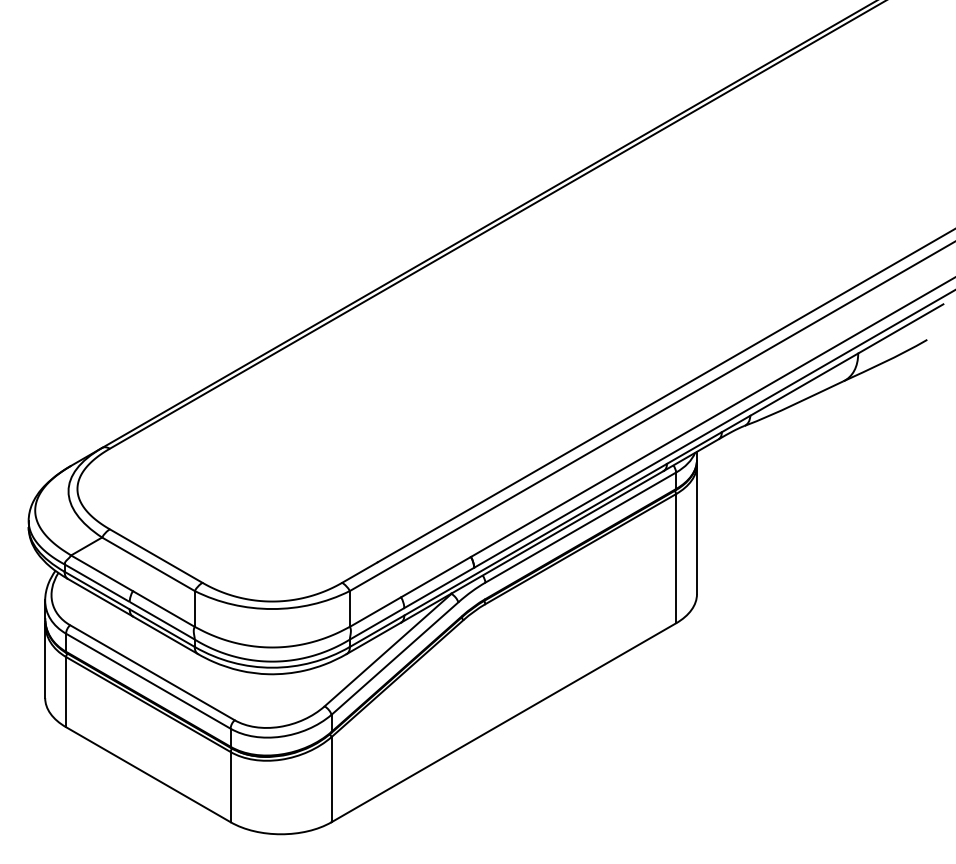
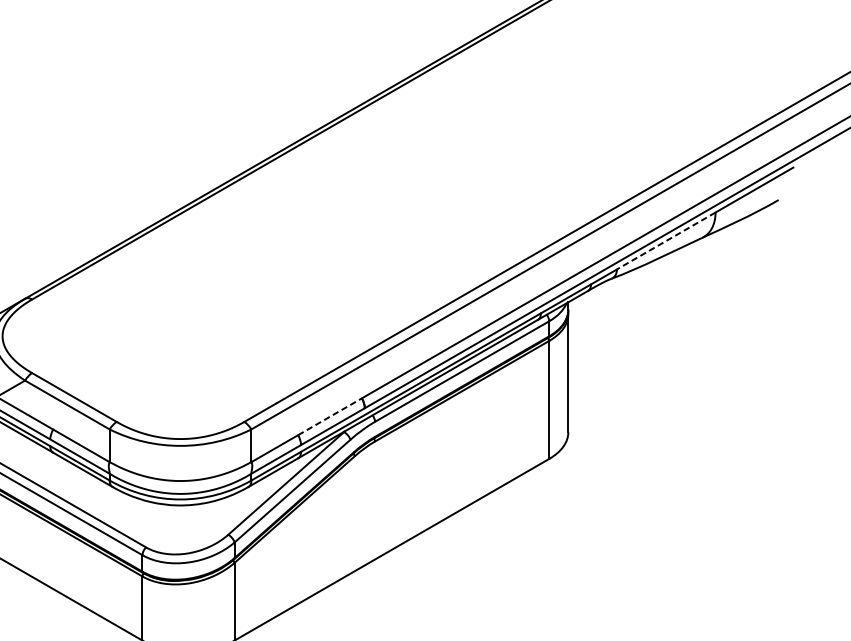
line: (803, 384) -> (665, 240), solid -> dashed
line: (436, 576) -> (330, 416), solid -> dashed

